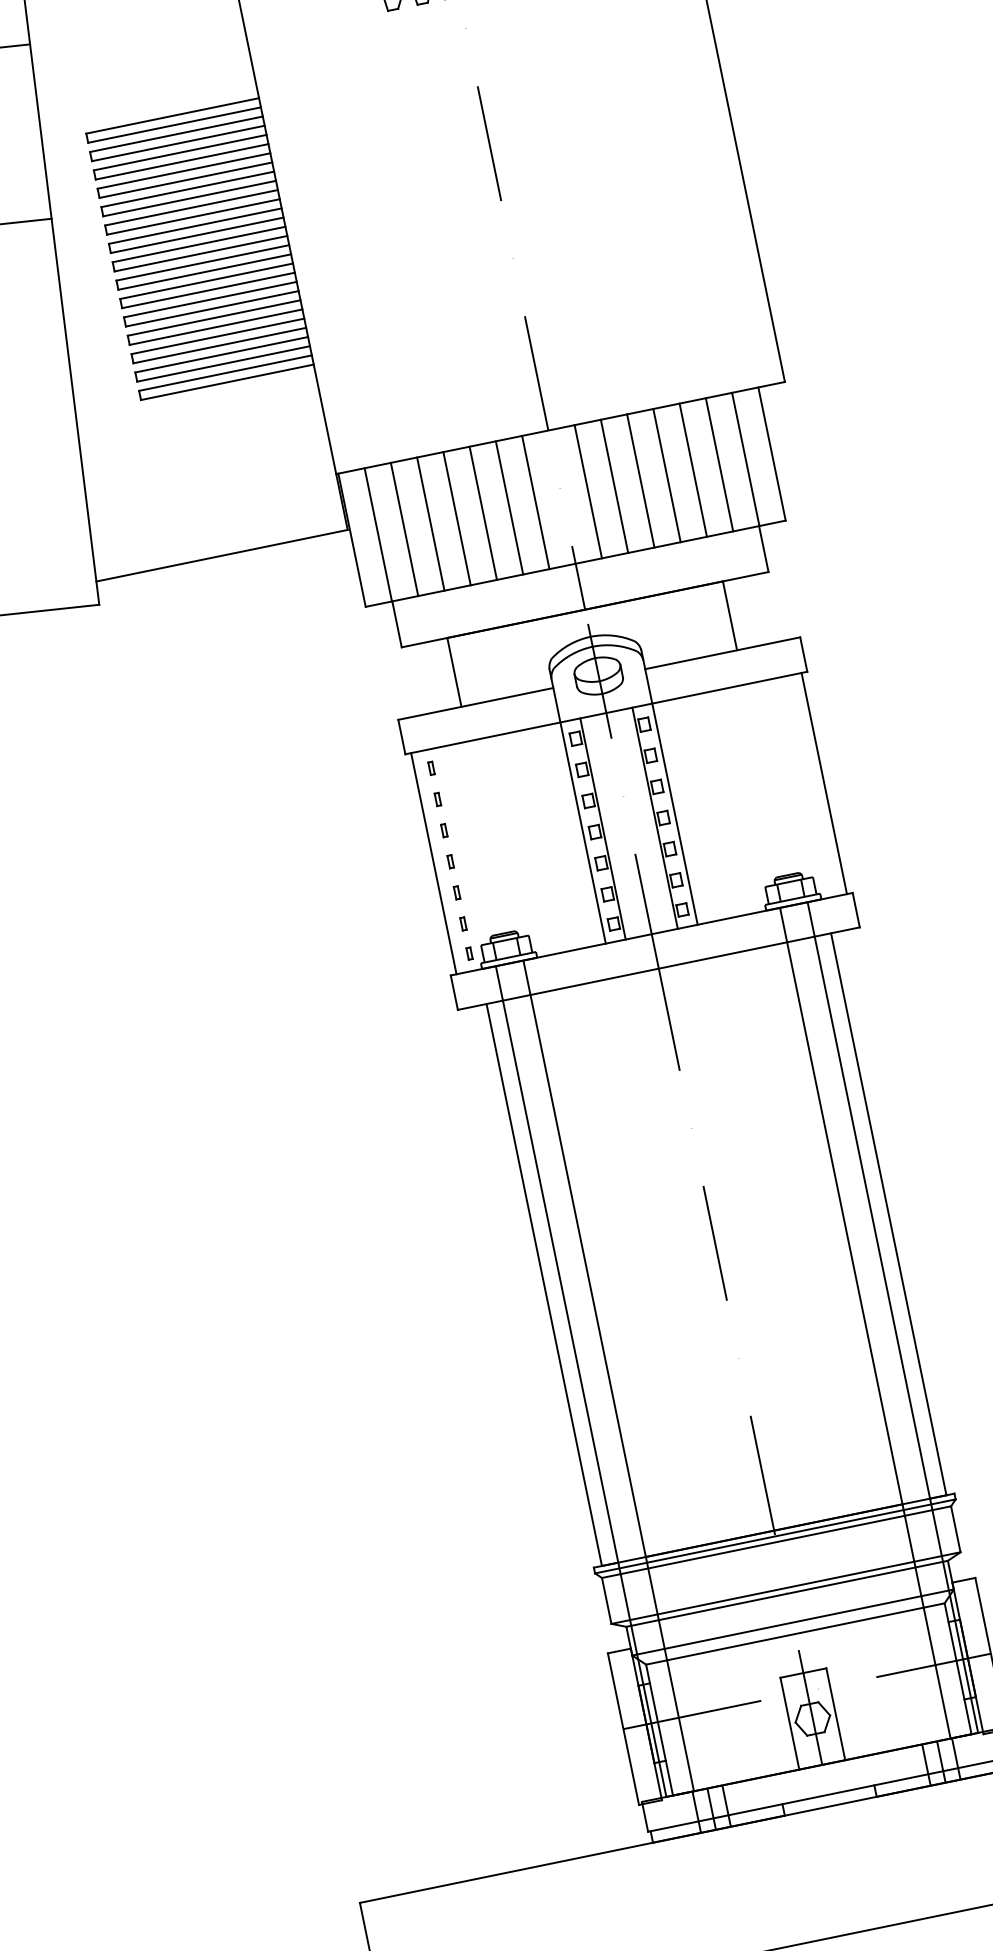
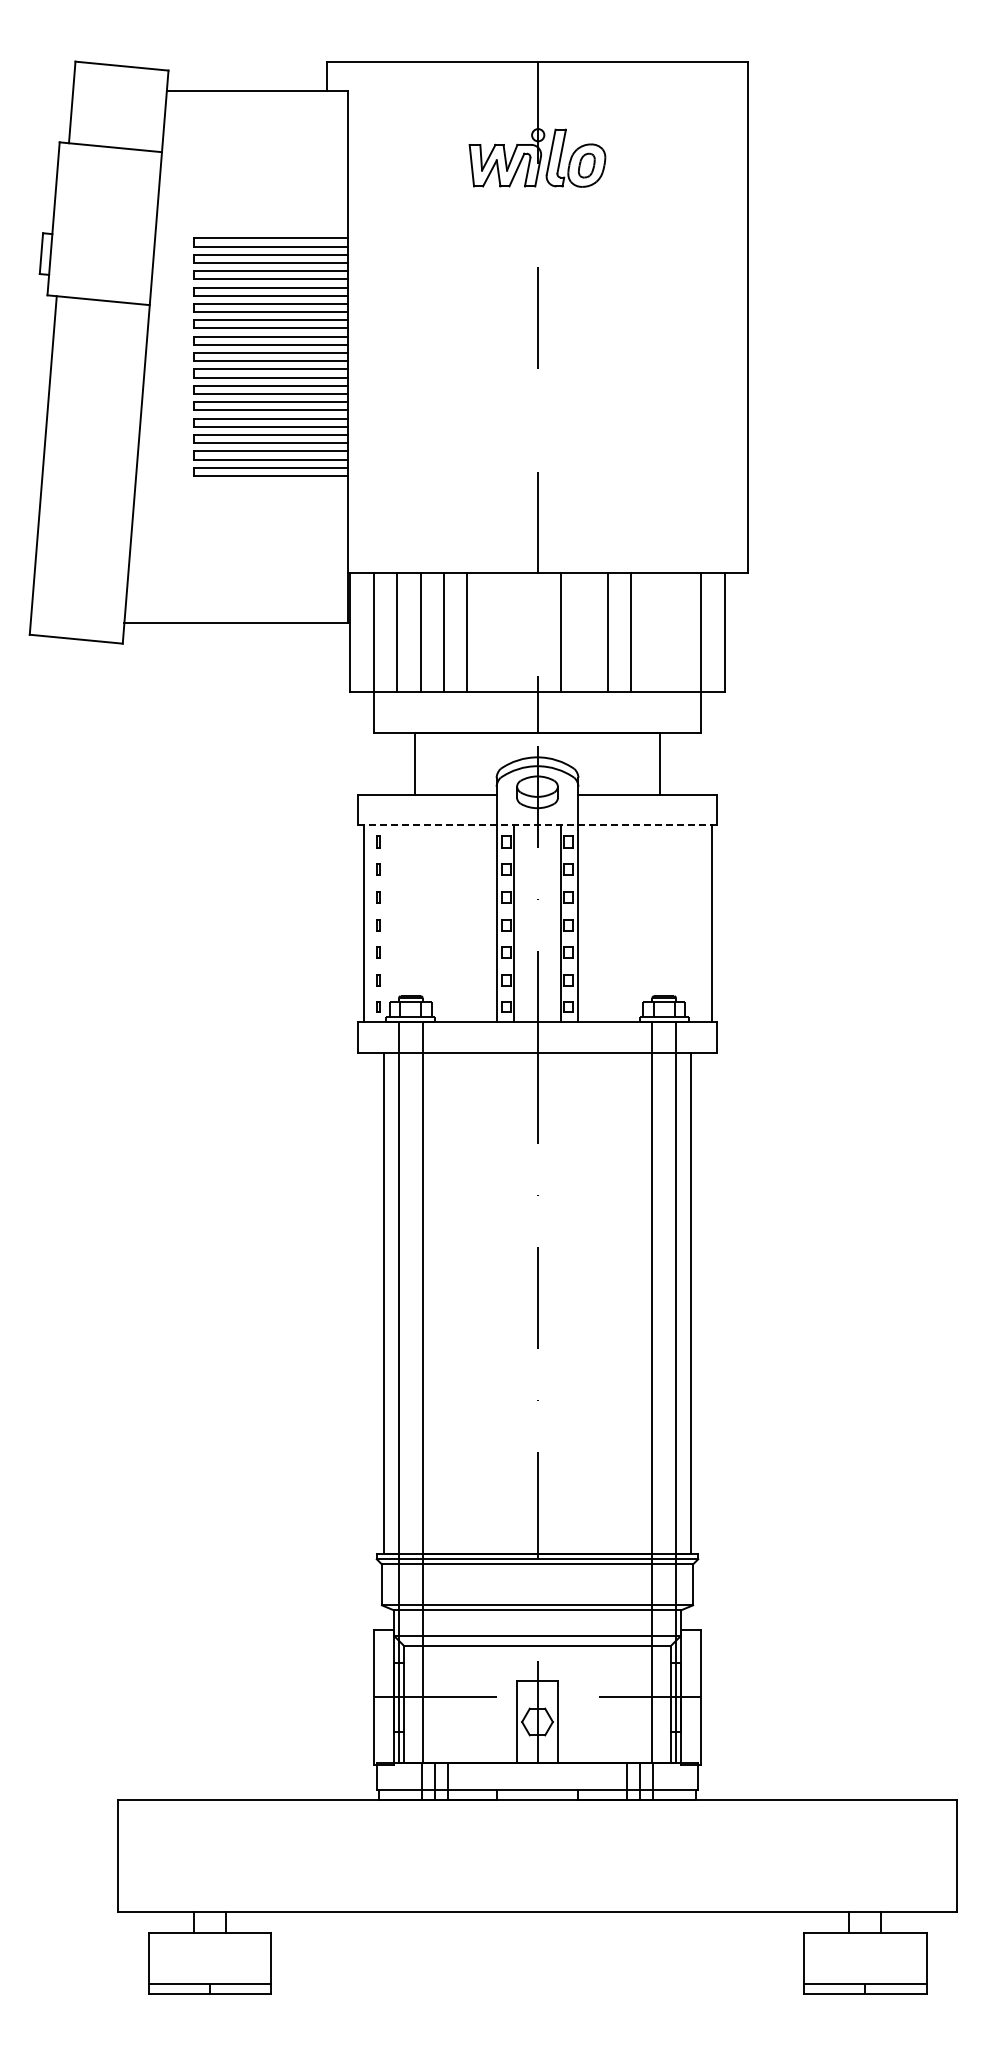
line: (718, 464) -> (677, 632), removed
line: (693, 469) -> (654, 632), removed
line: (614, 485) -> (584, 632), removed
line: (536, 502) -> (514, 632), removed
line: (509, 507) -> (490, 632), removed
line: (606, 713) -> (537, 825), solid -> dashed

